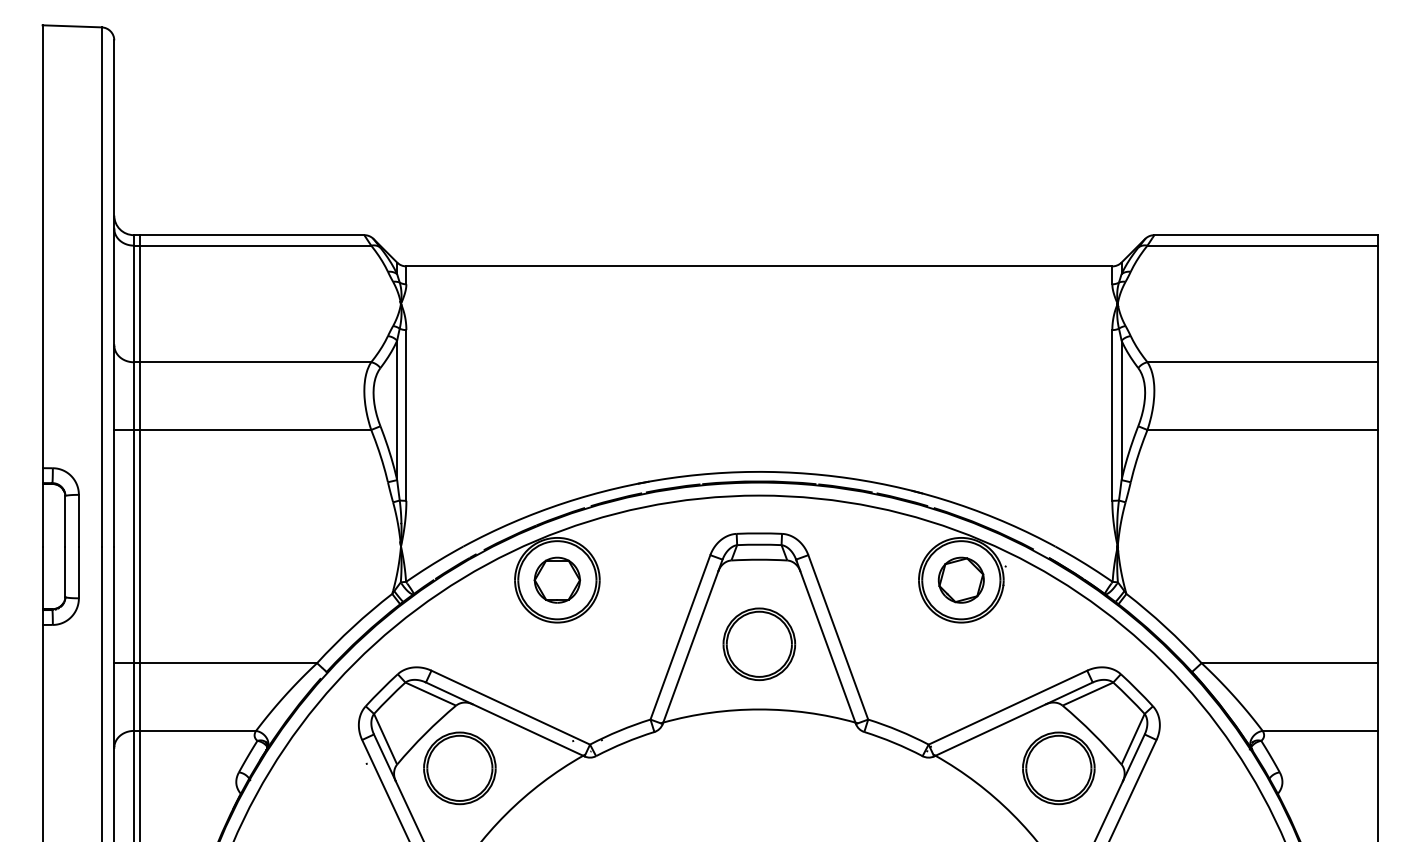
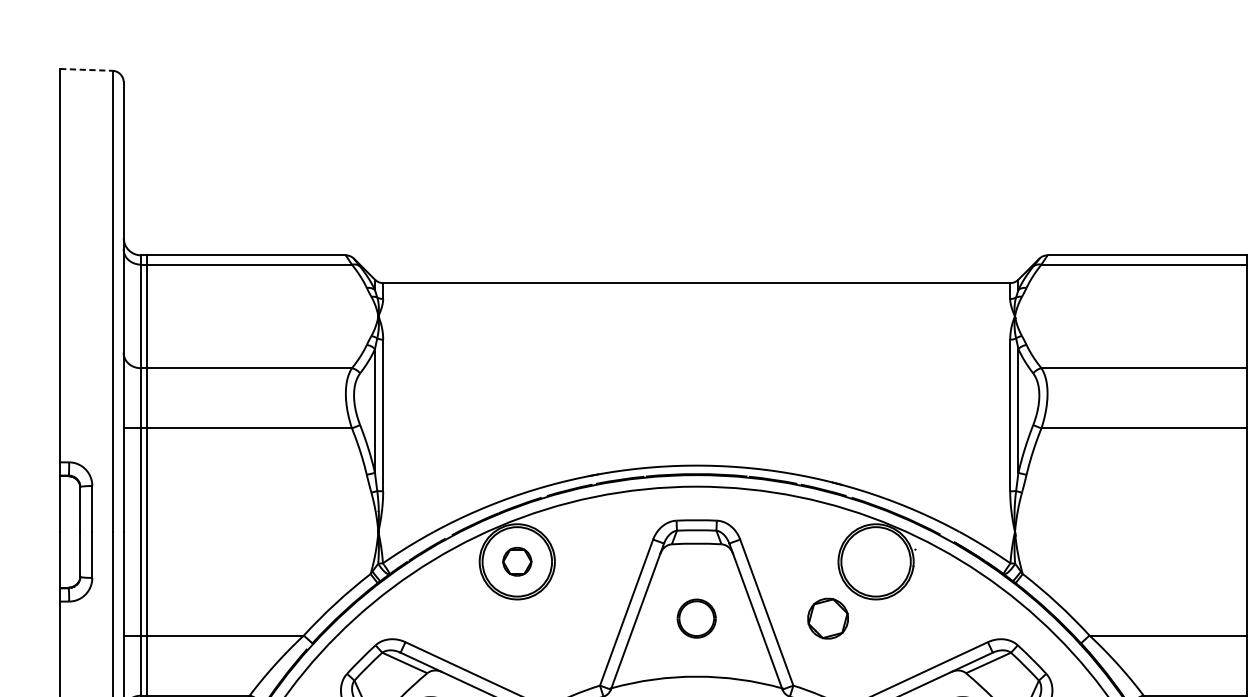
line: (72, 26) -> (86, 70), solid -> dashed
part: (557, 579) -> (517, 561), size x0.7
part: (960, 579) -> (827, 618), moved
part: (759, 643) -> (696, 618), size x0.6

